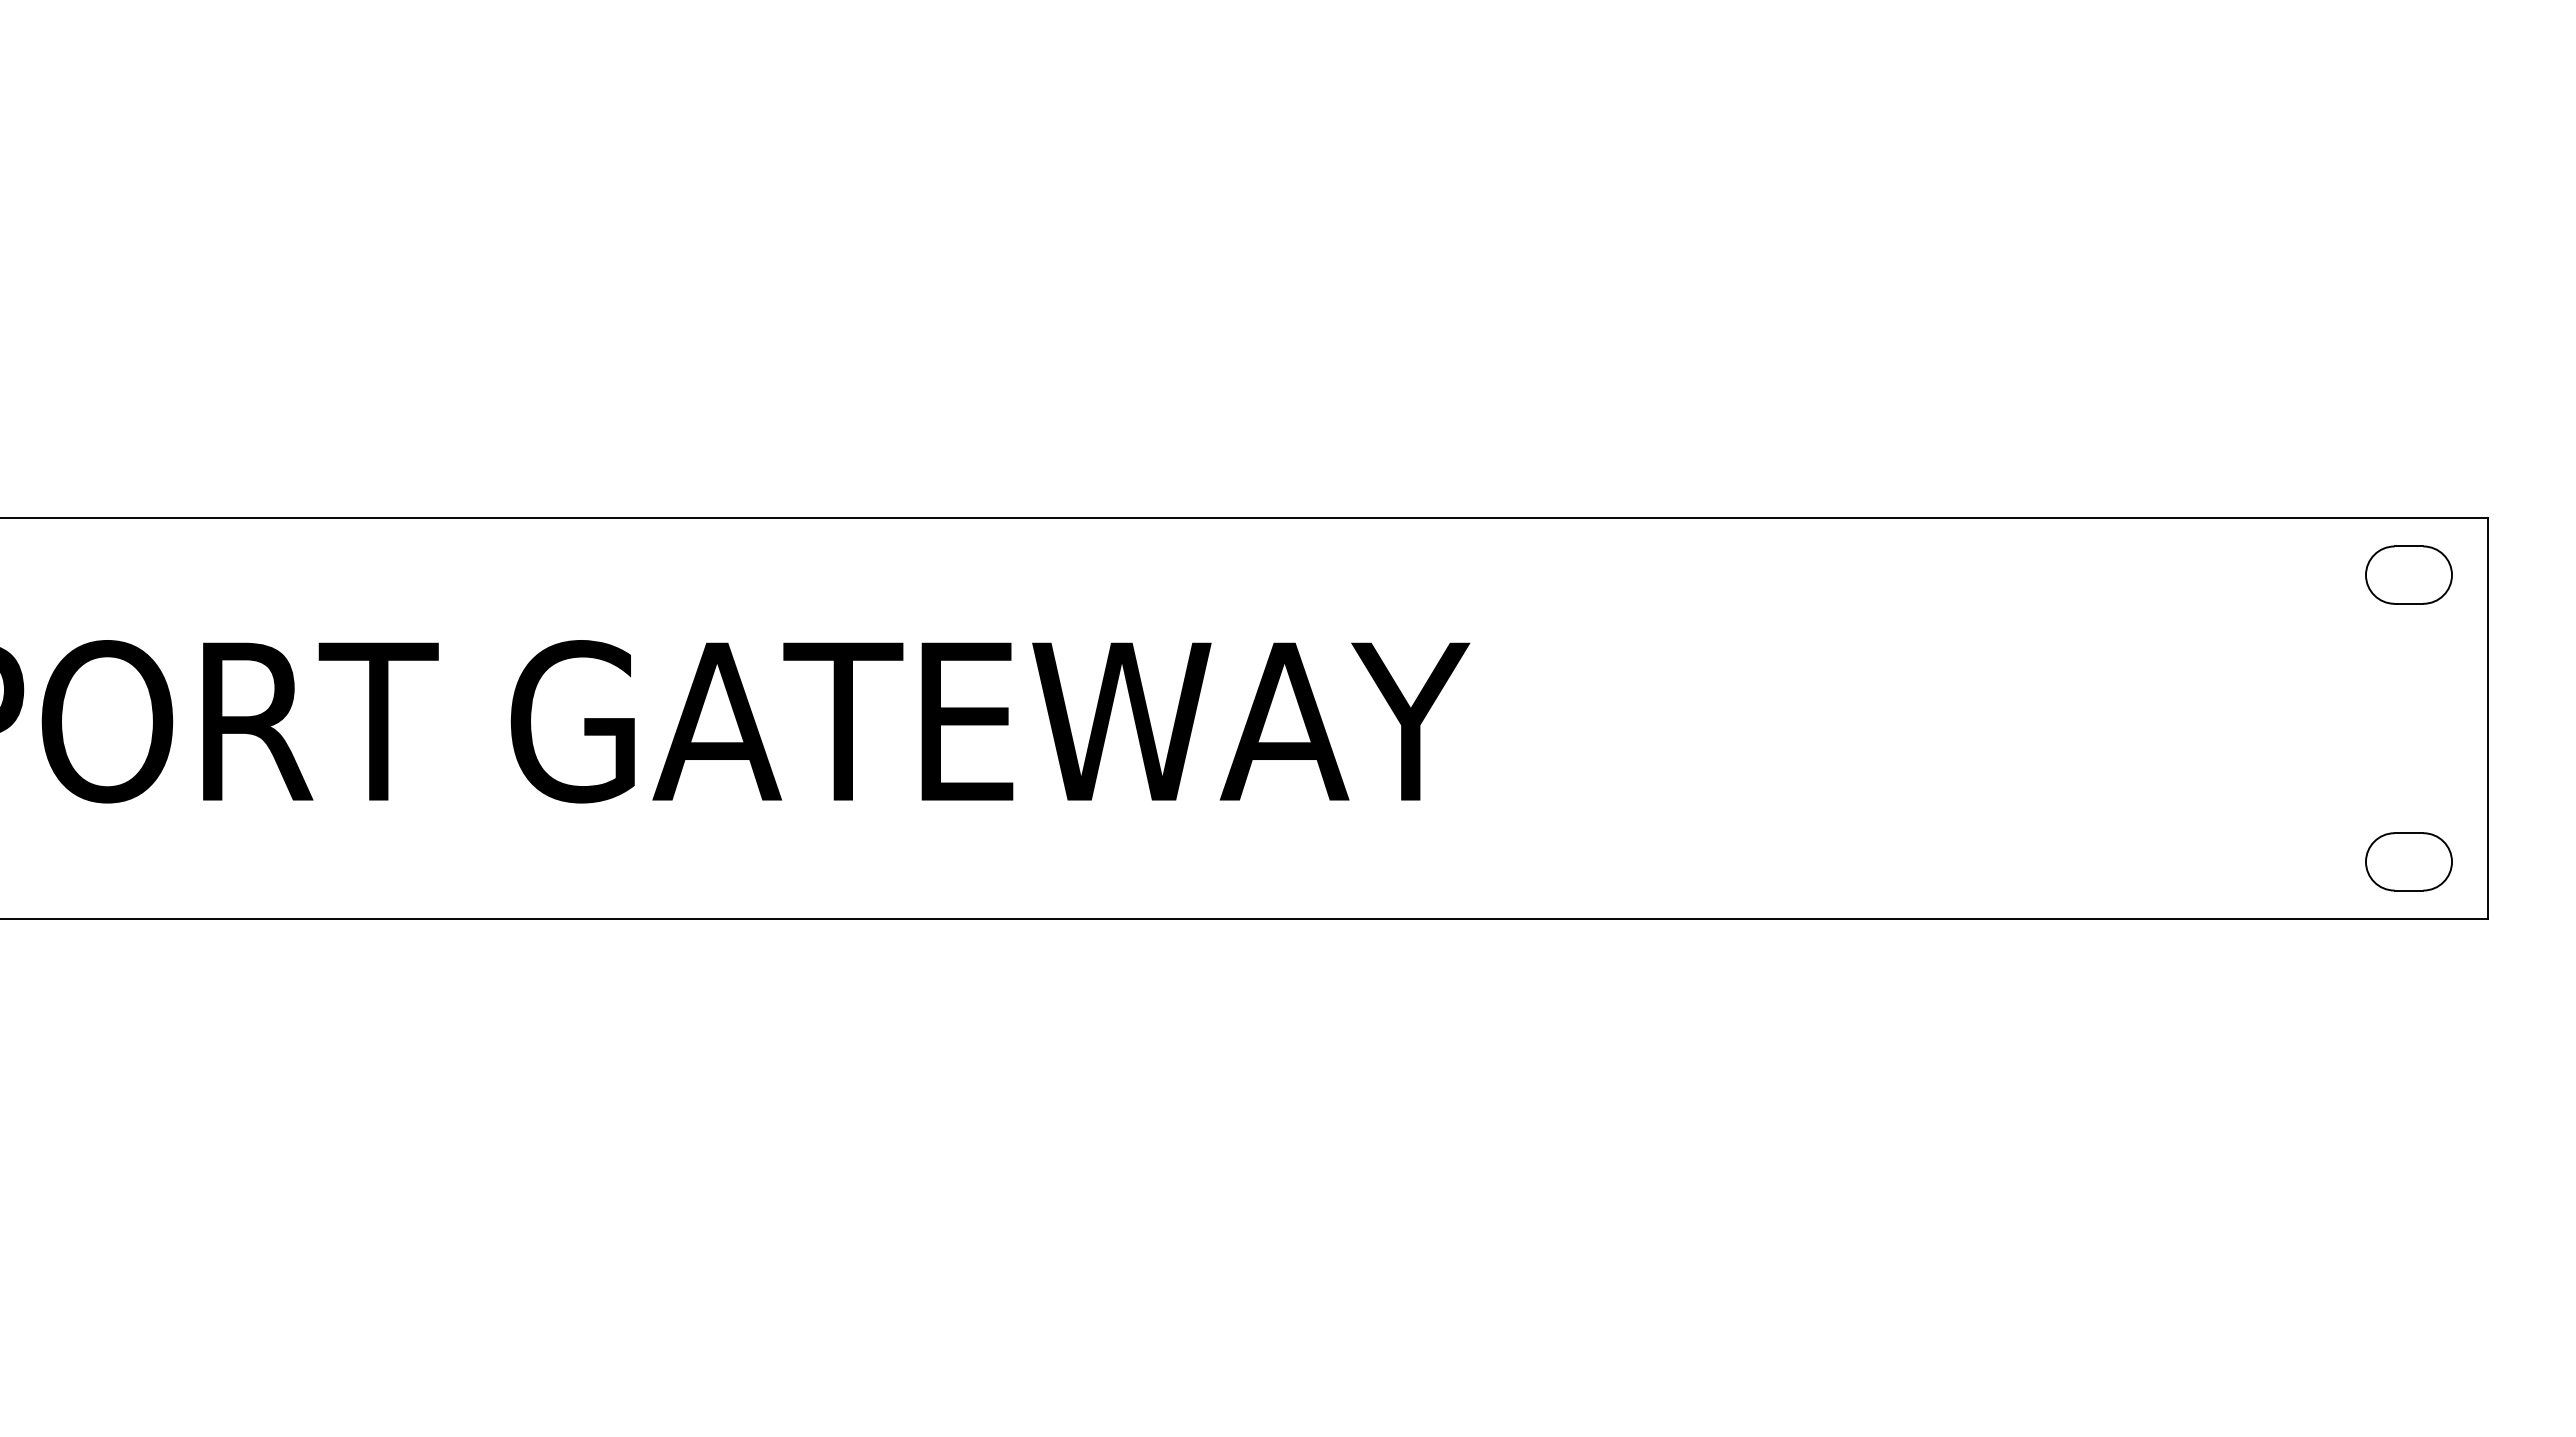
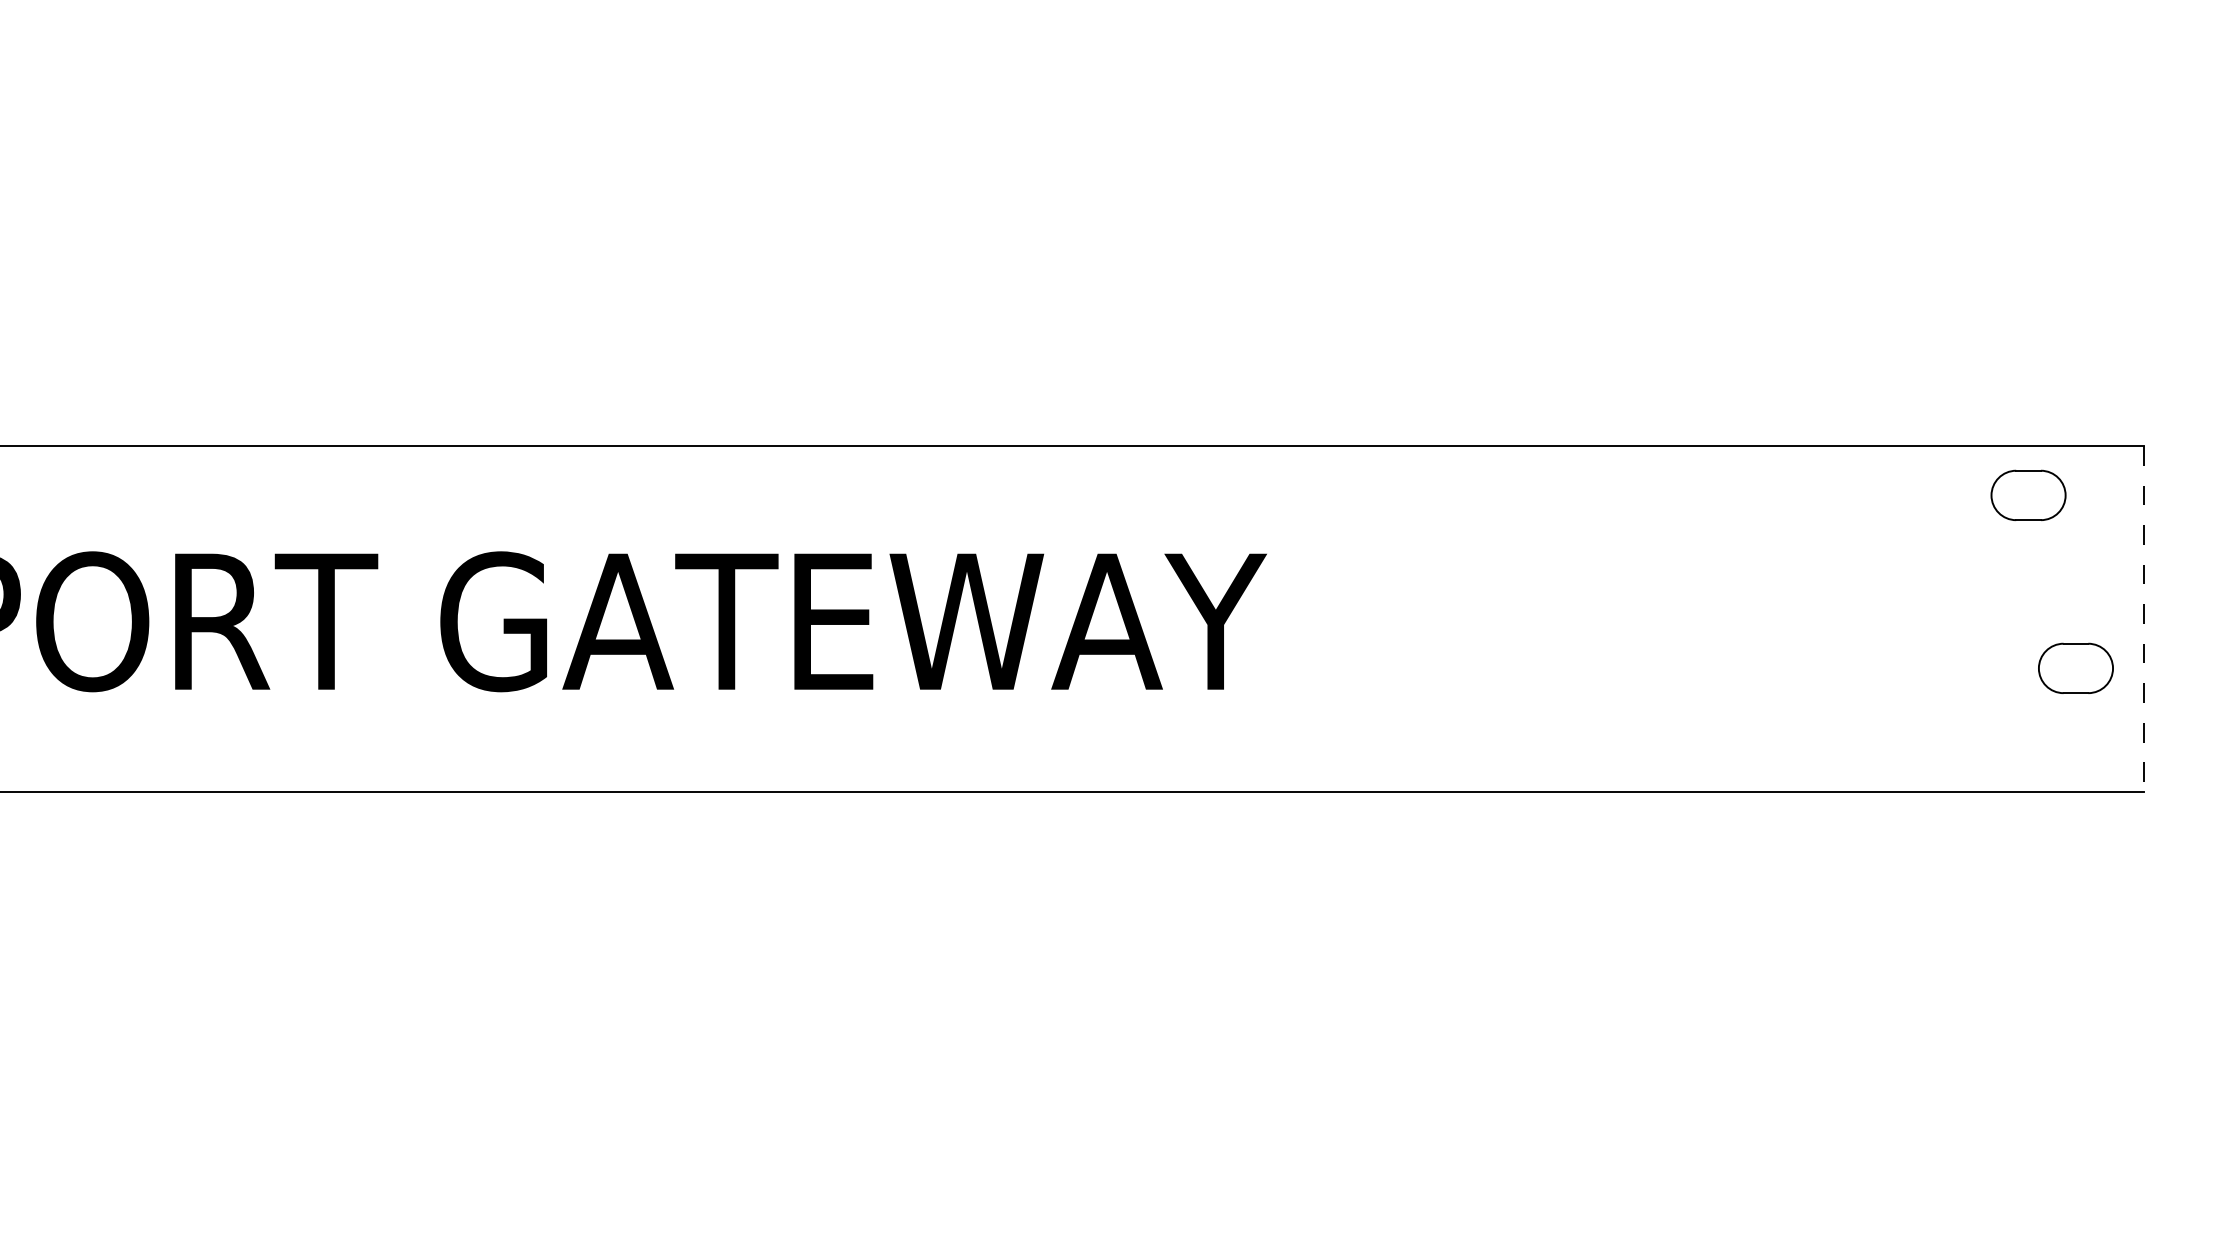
part: (2408, 574) -> (2028, 494), moved
line: (2487, 718) -> (2143, 619), solid -> dashed
part: (2408, 861) -> (2075, 668), moved

